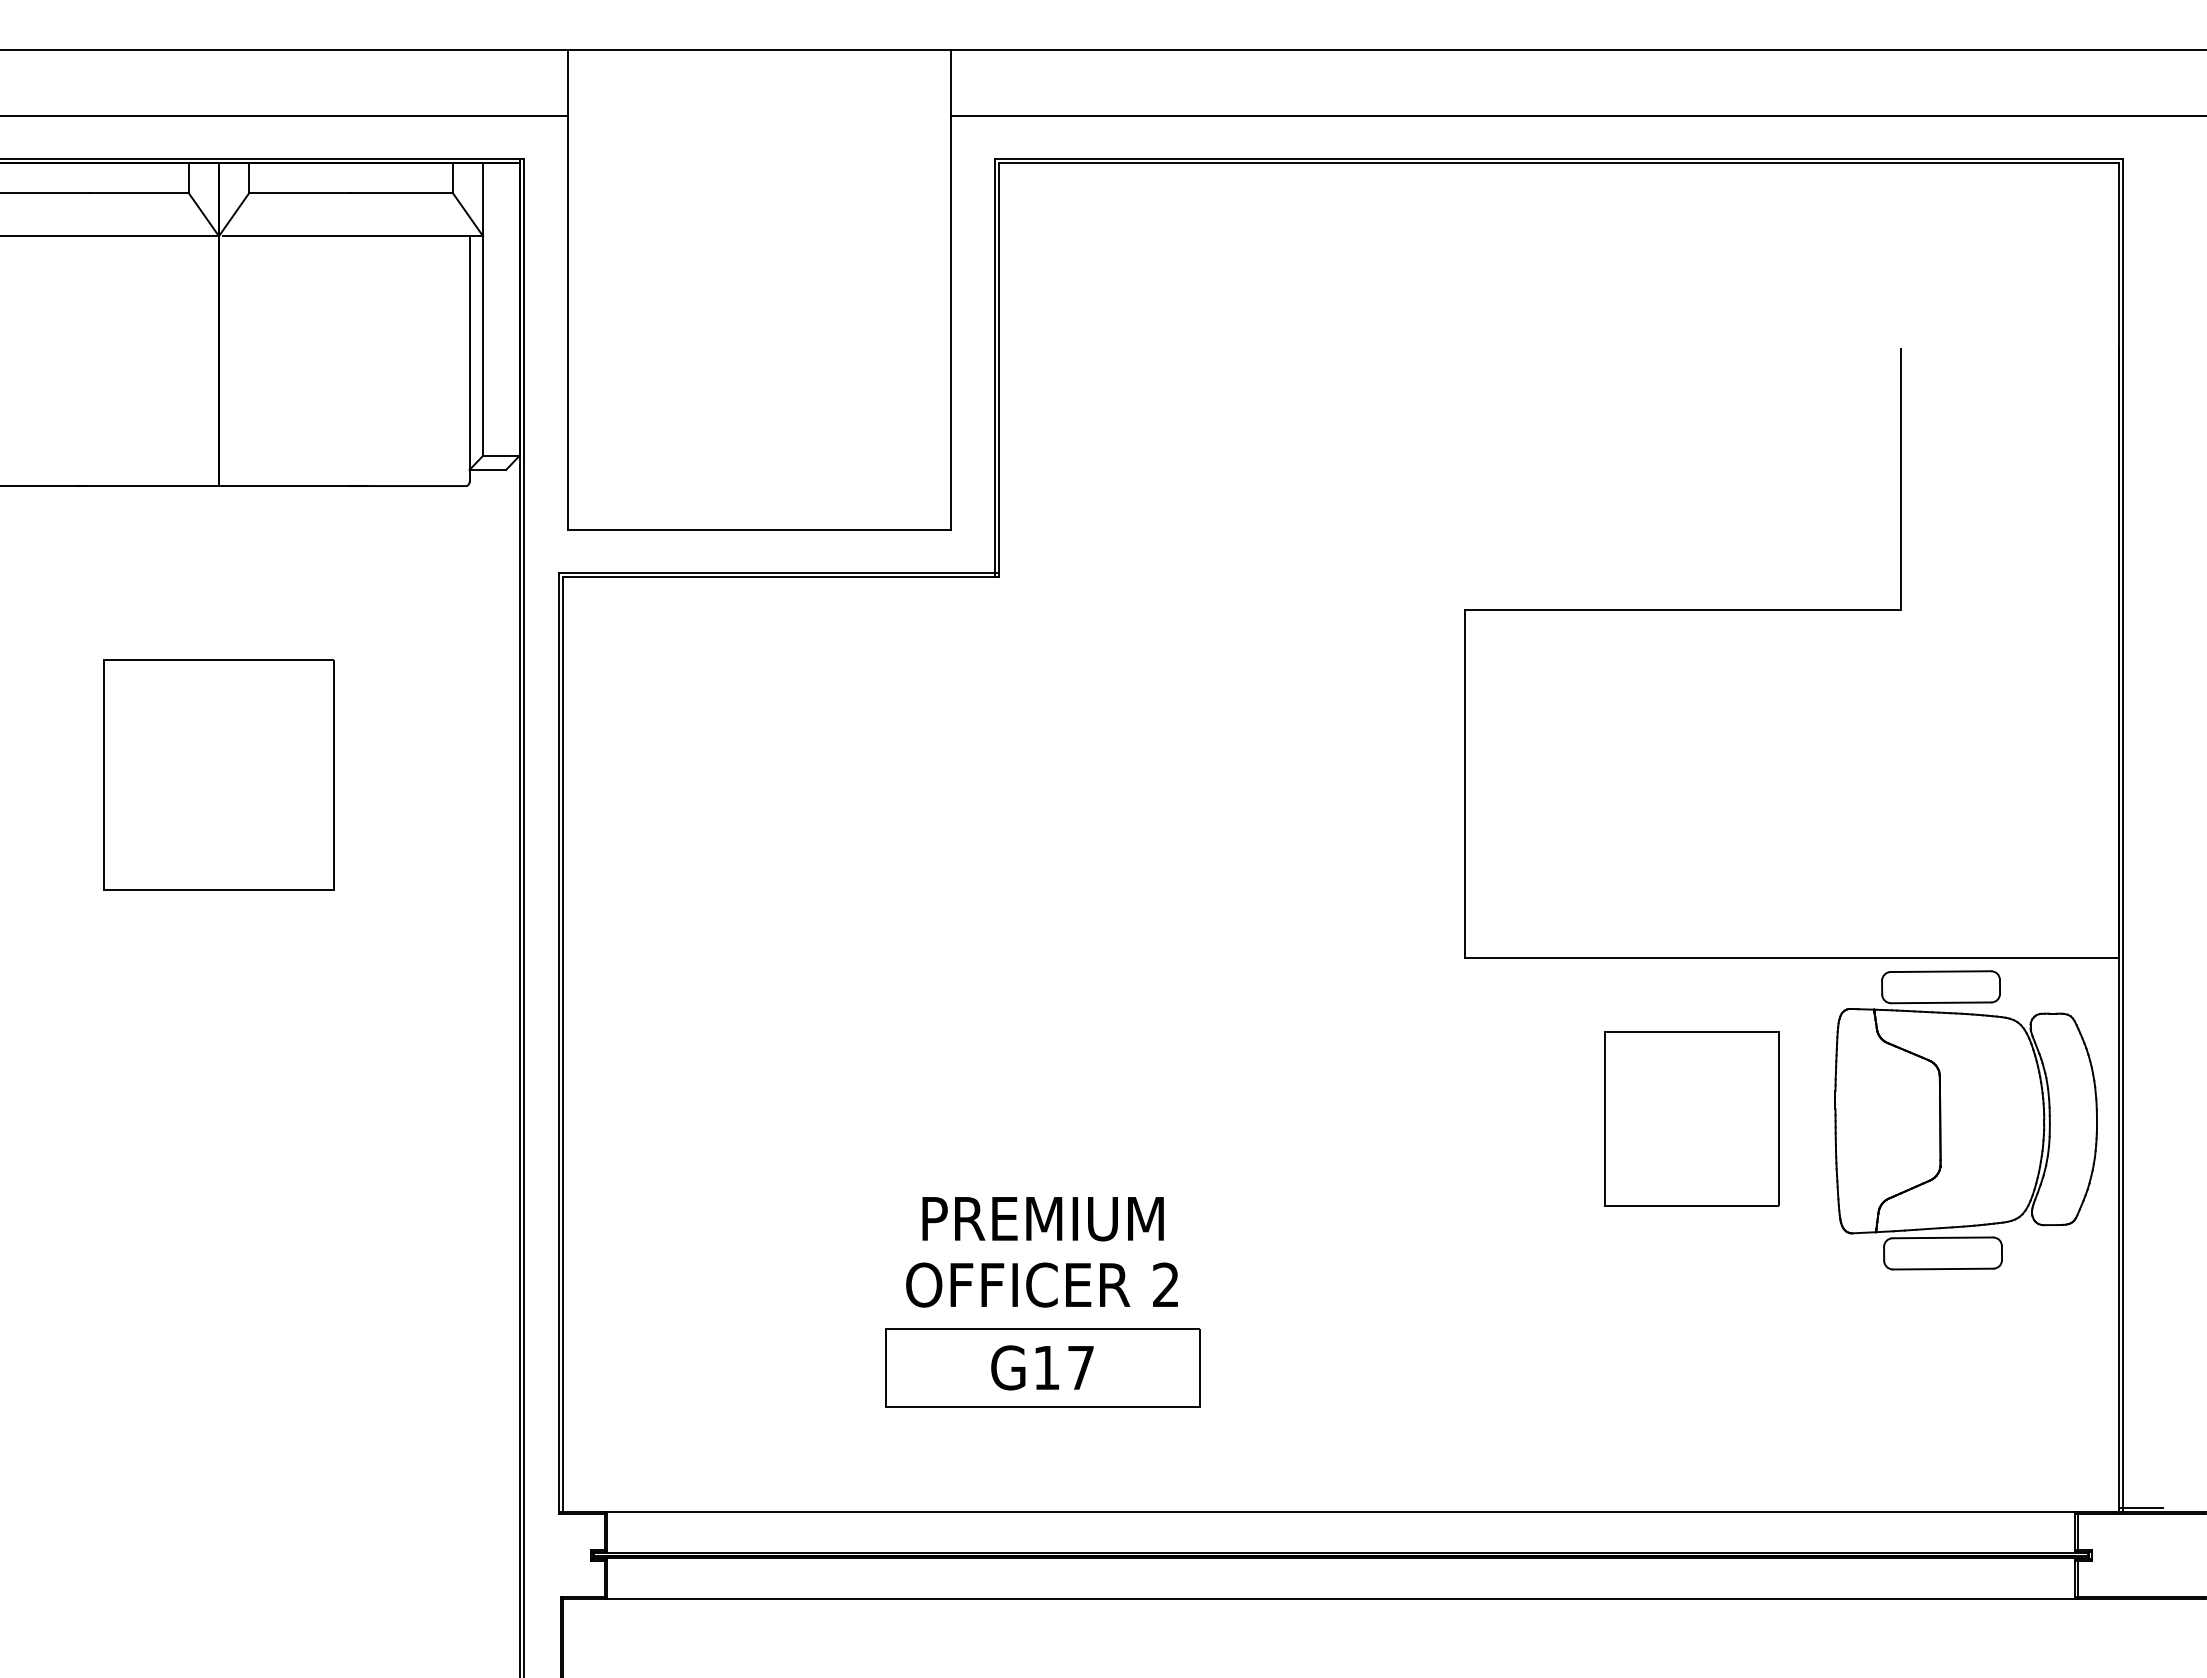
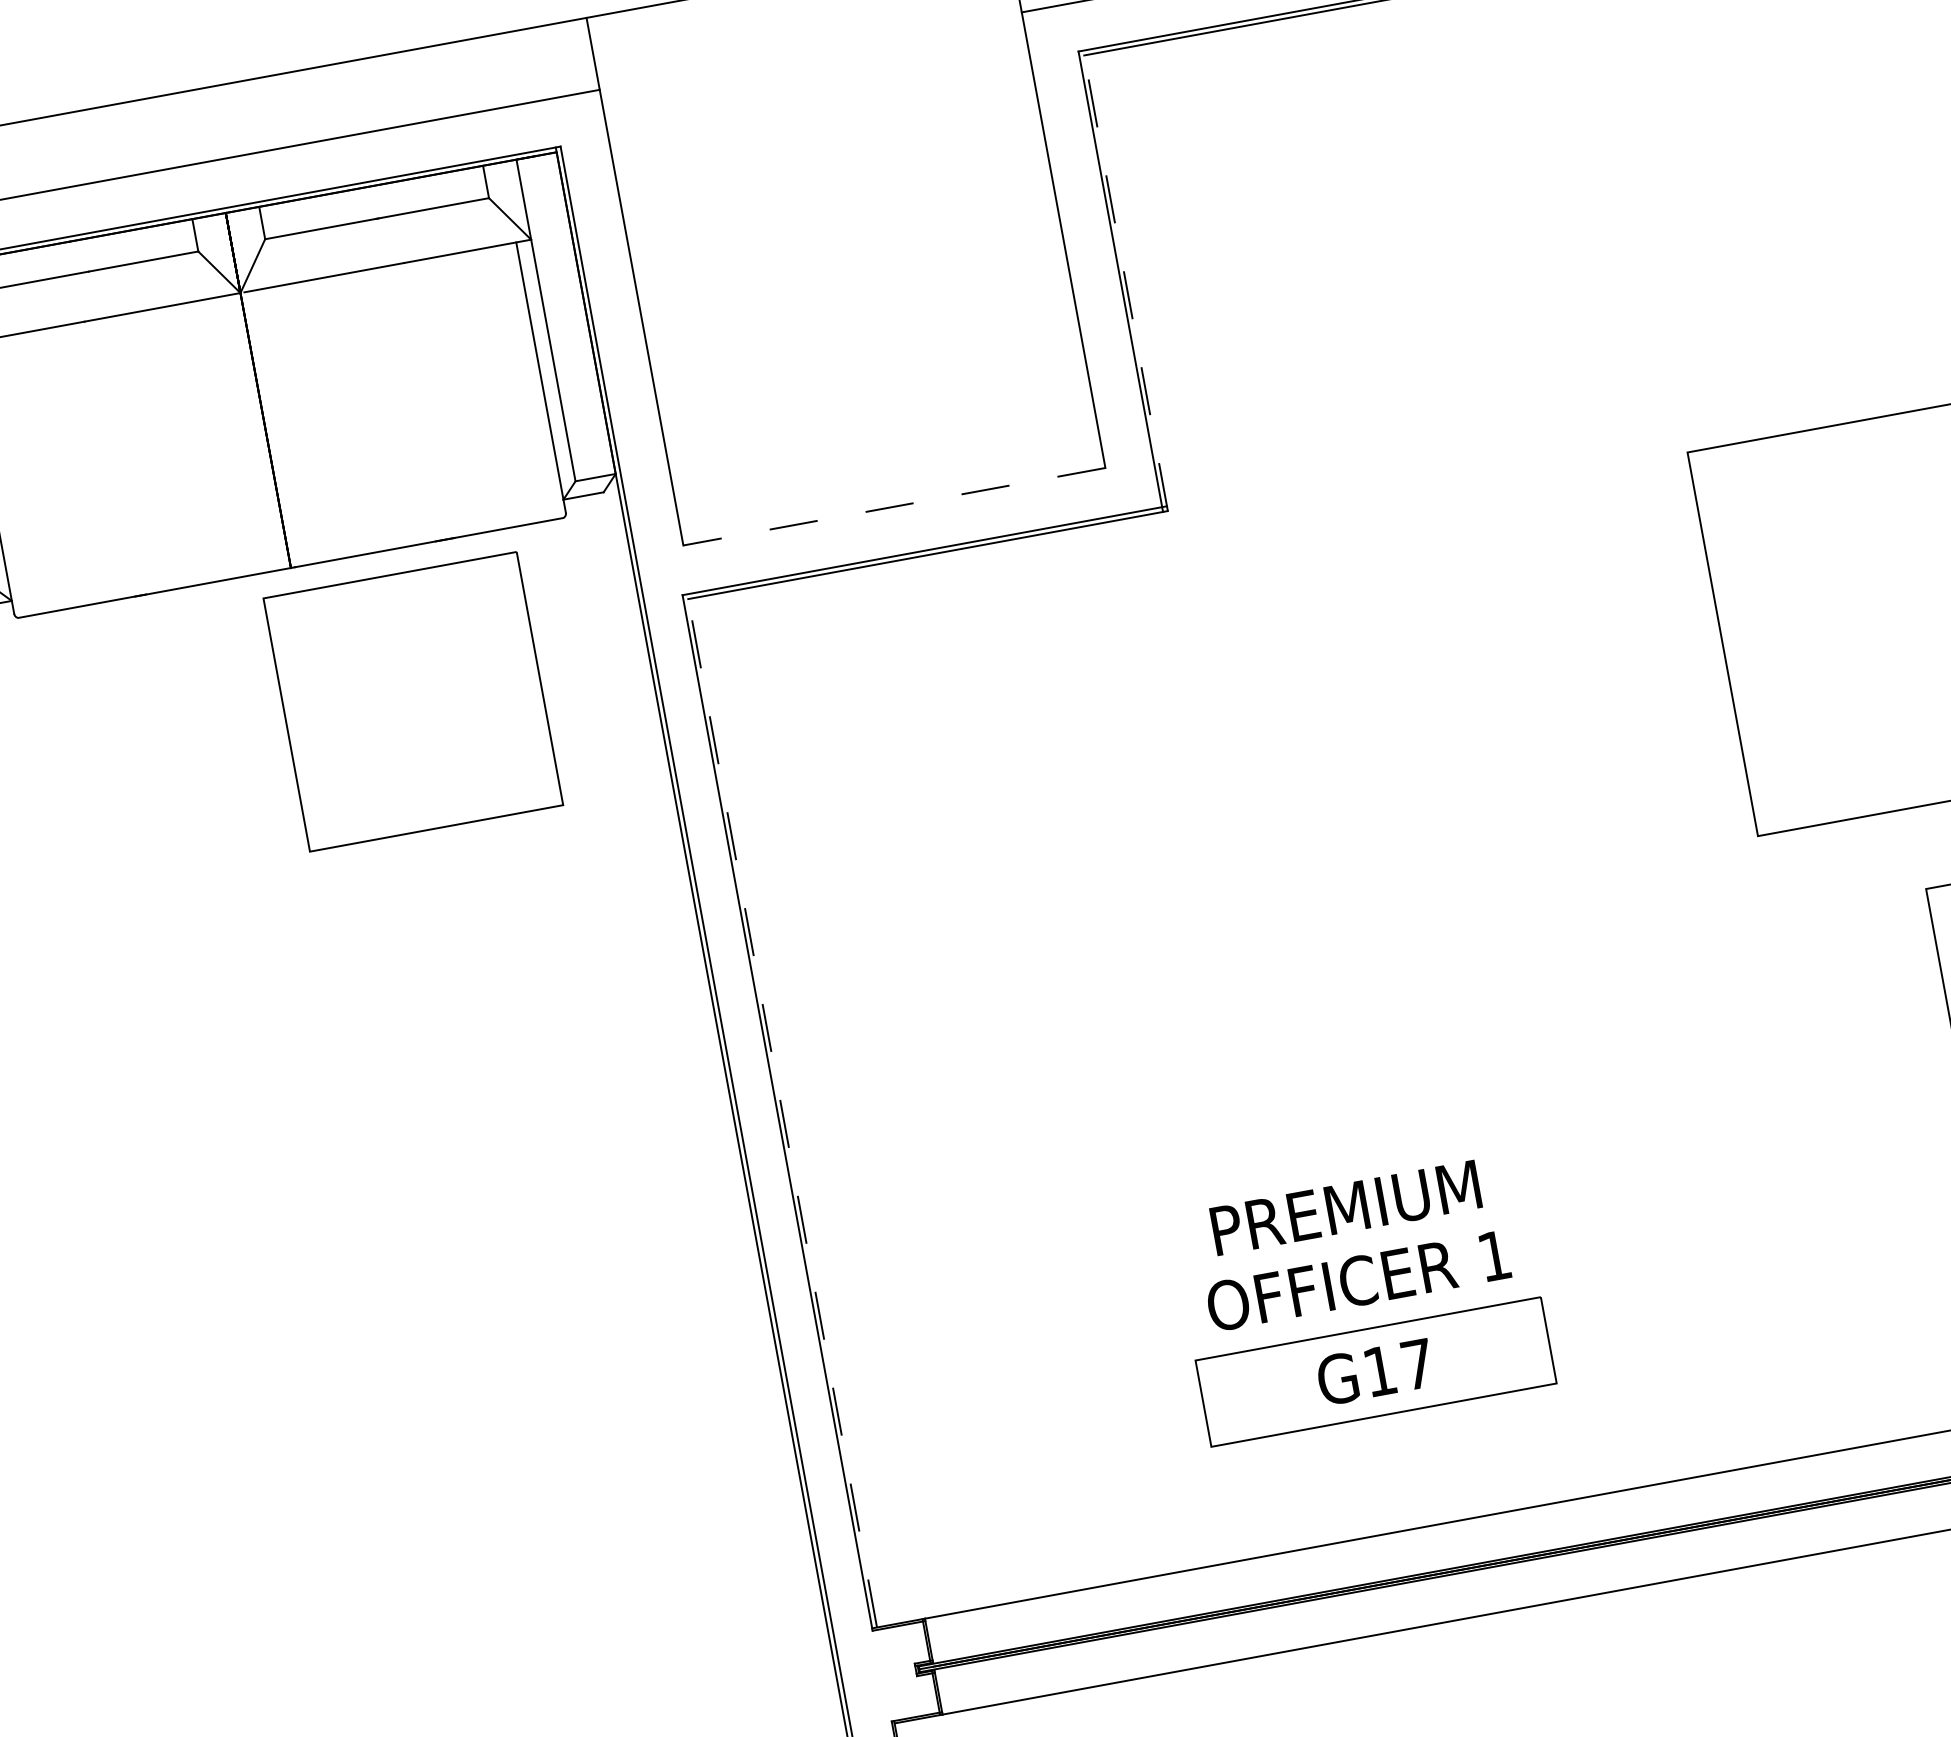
line: (999, 370) -> (1126, 283), solid -> dashed
line: (759, 529) -> (894, 506), solid -> dashed
part: (218, 774) -> (412, 700), moved
line: (563, 1044) -> (782, 1112), solid -> dashed
text: (1165, 1284) -> (1493, 1255), 2 -> 1

